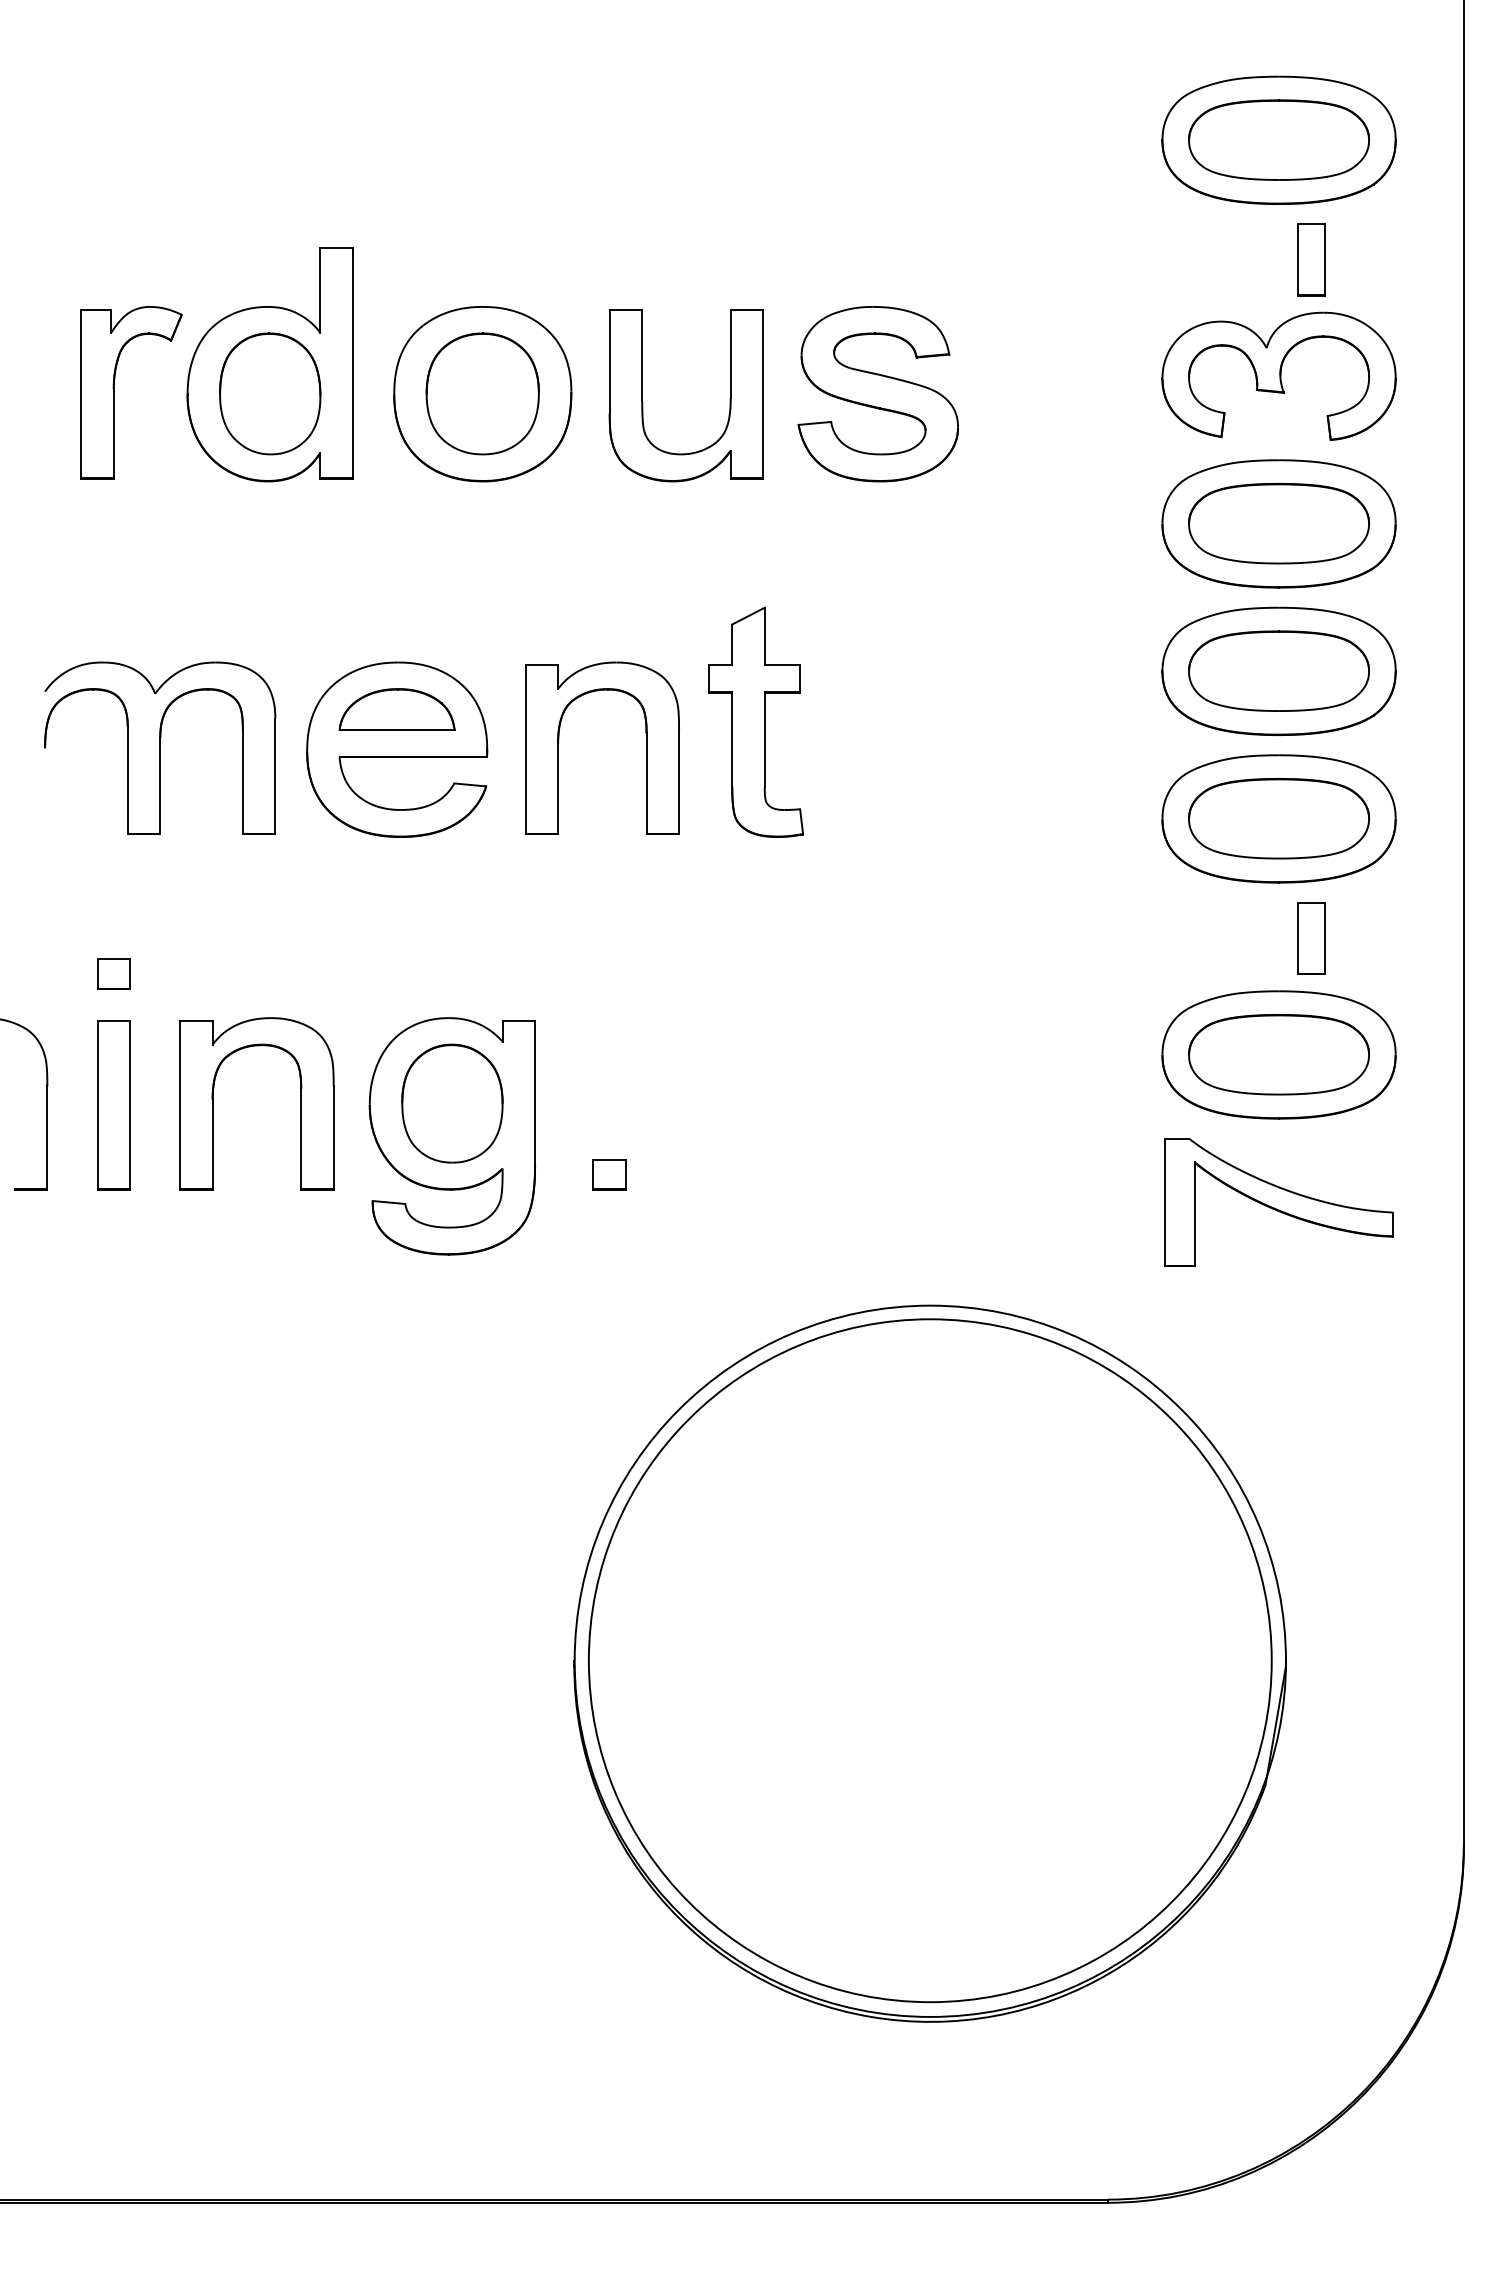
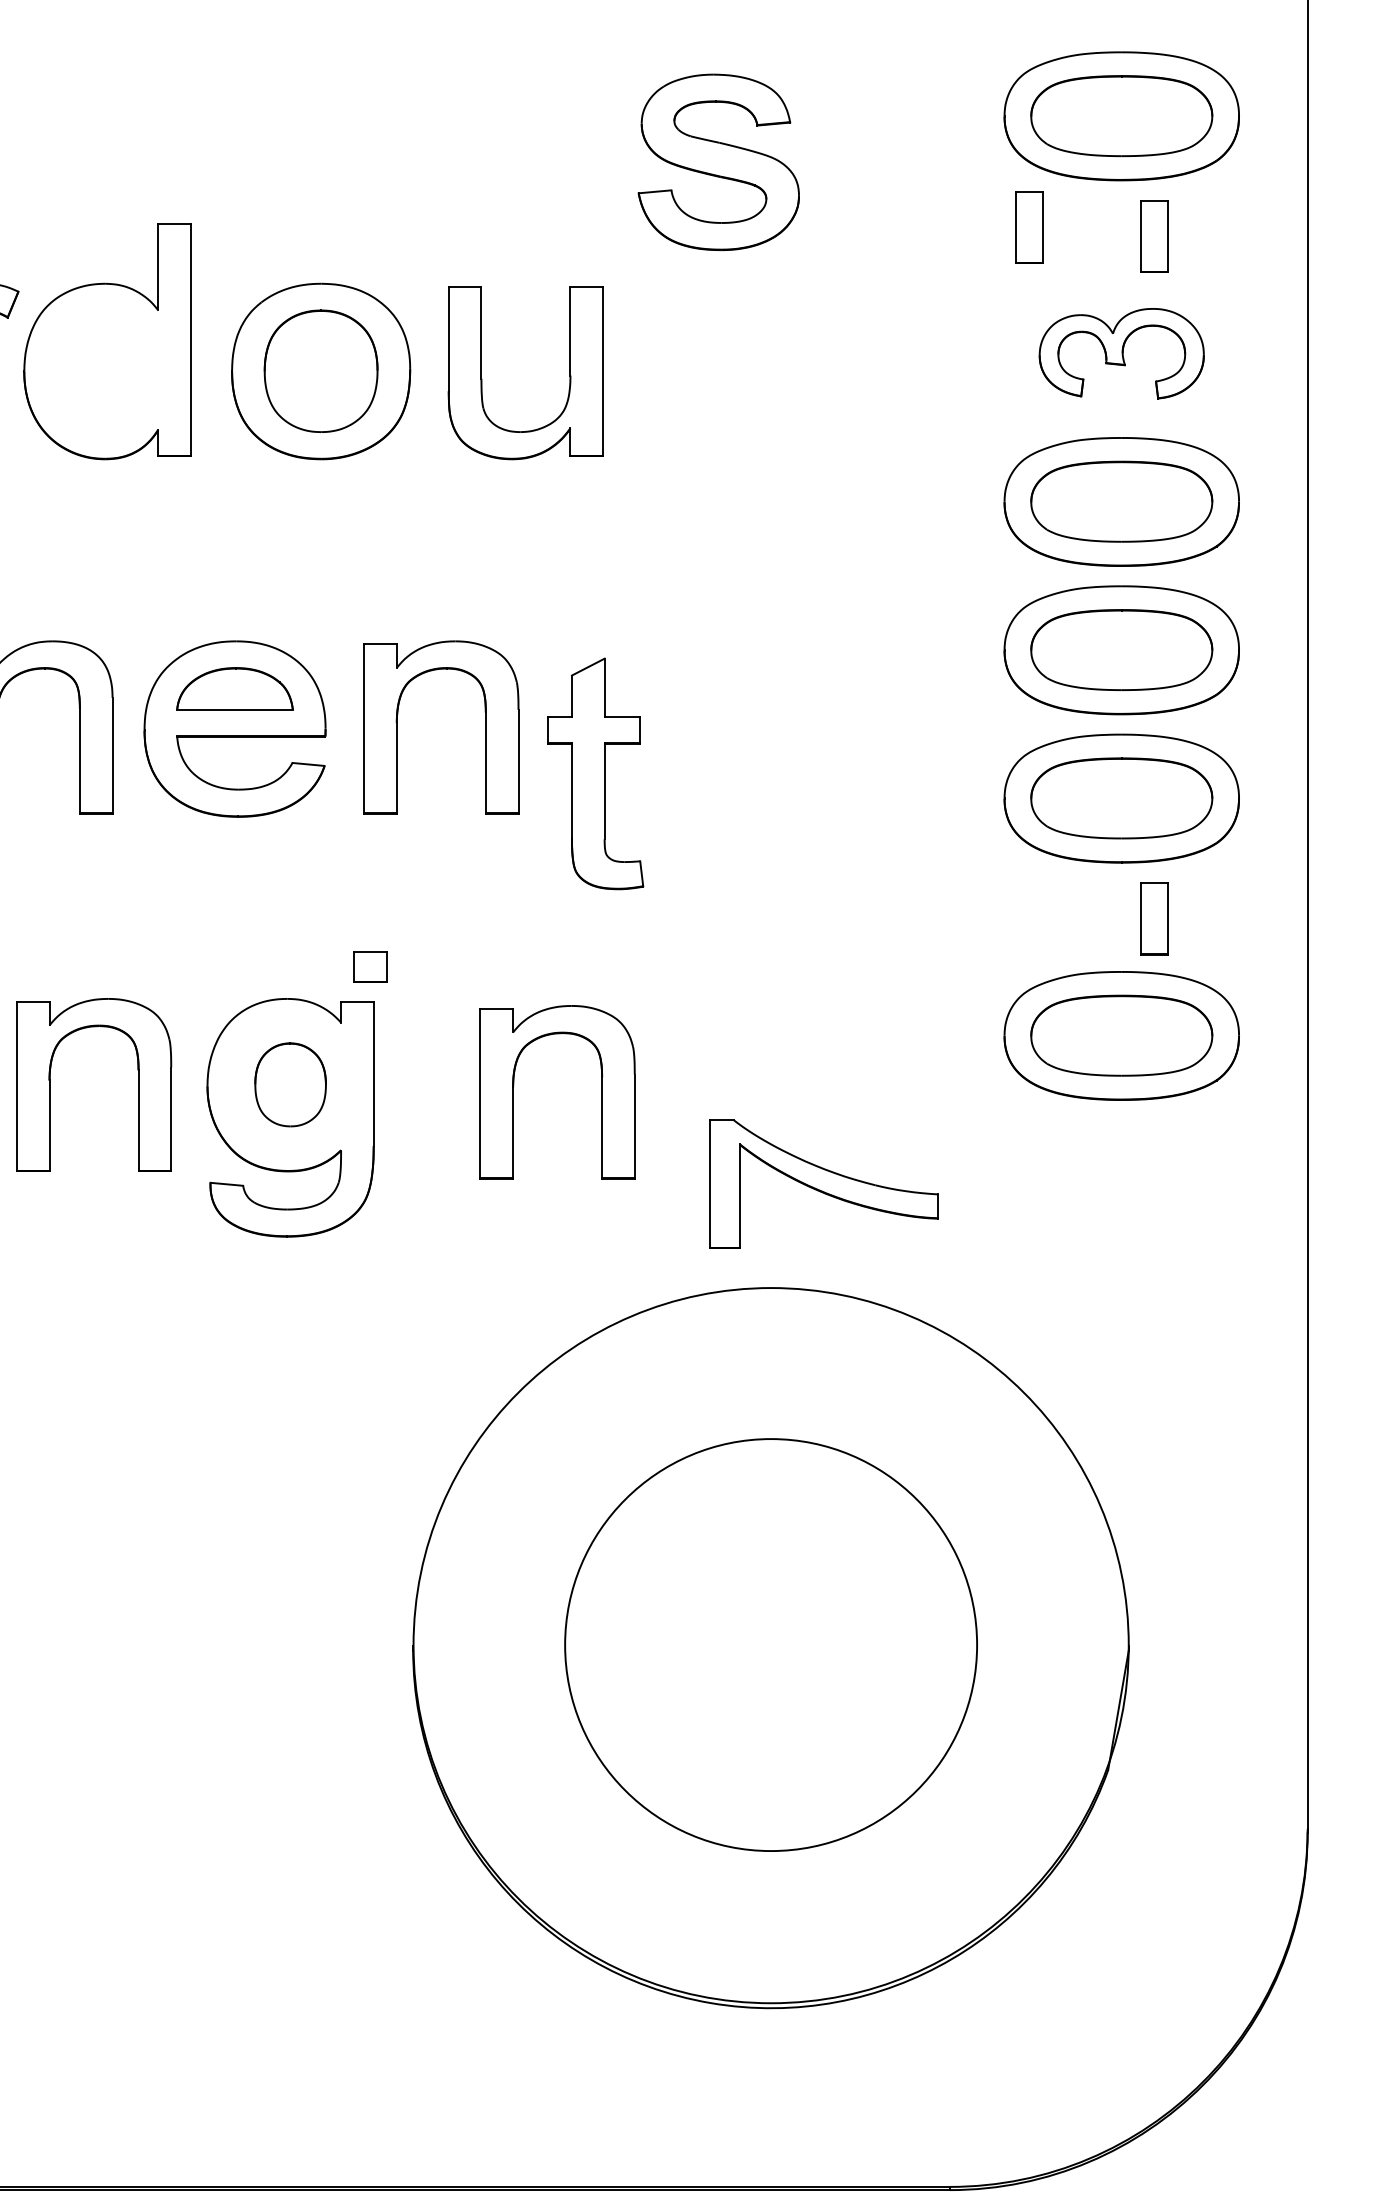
part: (1187, 250) -> (1029, 227), added
part: (1278, 376) -> (1121, 353), size x0.7
part: (270, 393) -> (107, 370), removed
part: (877, 394) -> (718, 162), moved
part: (755, 721) -> (595, 773), moved
part: (452, 1103) -> (290, 1084), size x0.7
part: (674, 1110) -> (513, 1091), added
part: (609, 1174) -> (370, 967), moved
part: (1278, 1202) -> (823, 1184), moved
circle: (929, 1660) -> (770, 1644), size x0.6

